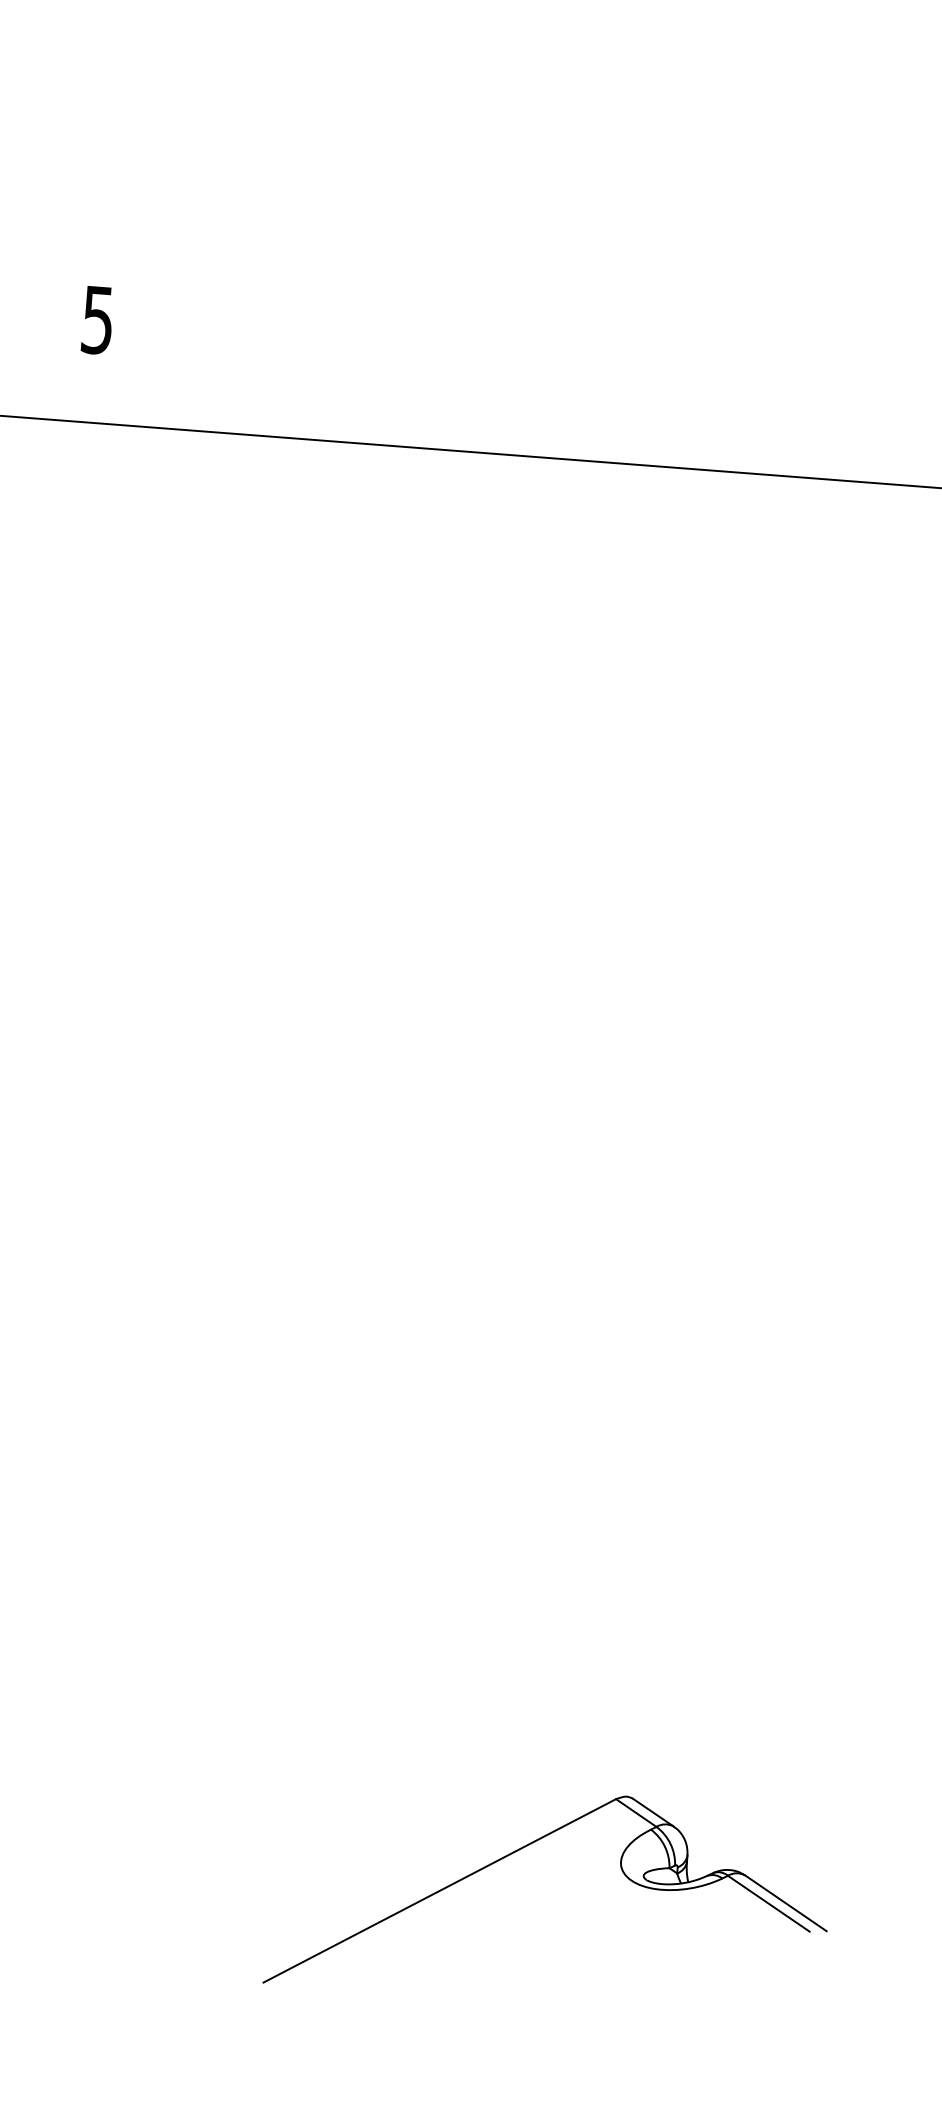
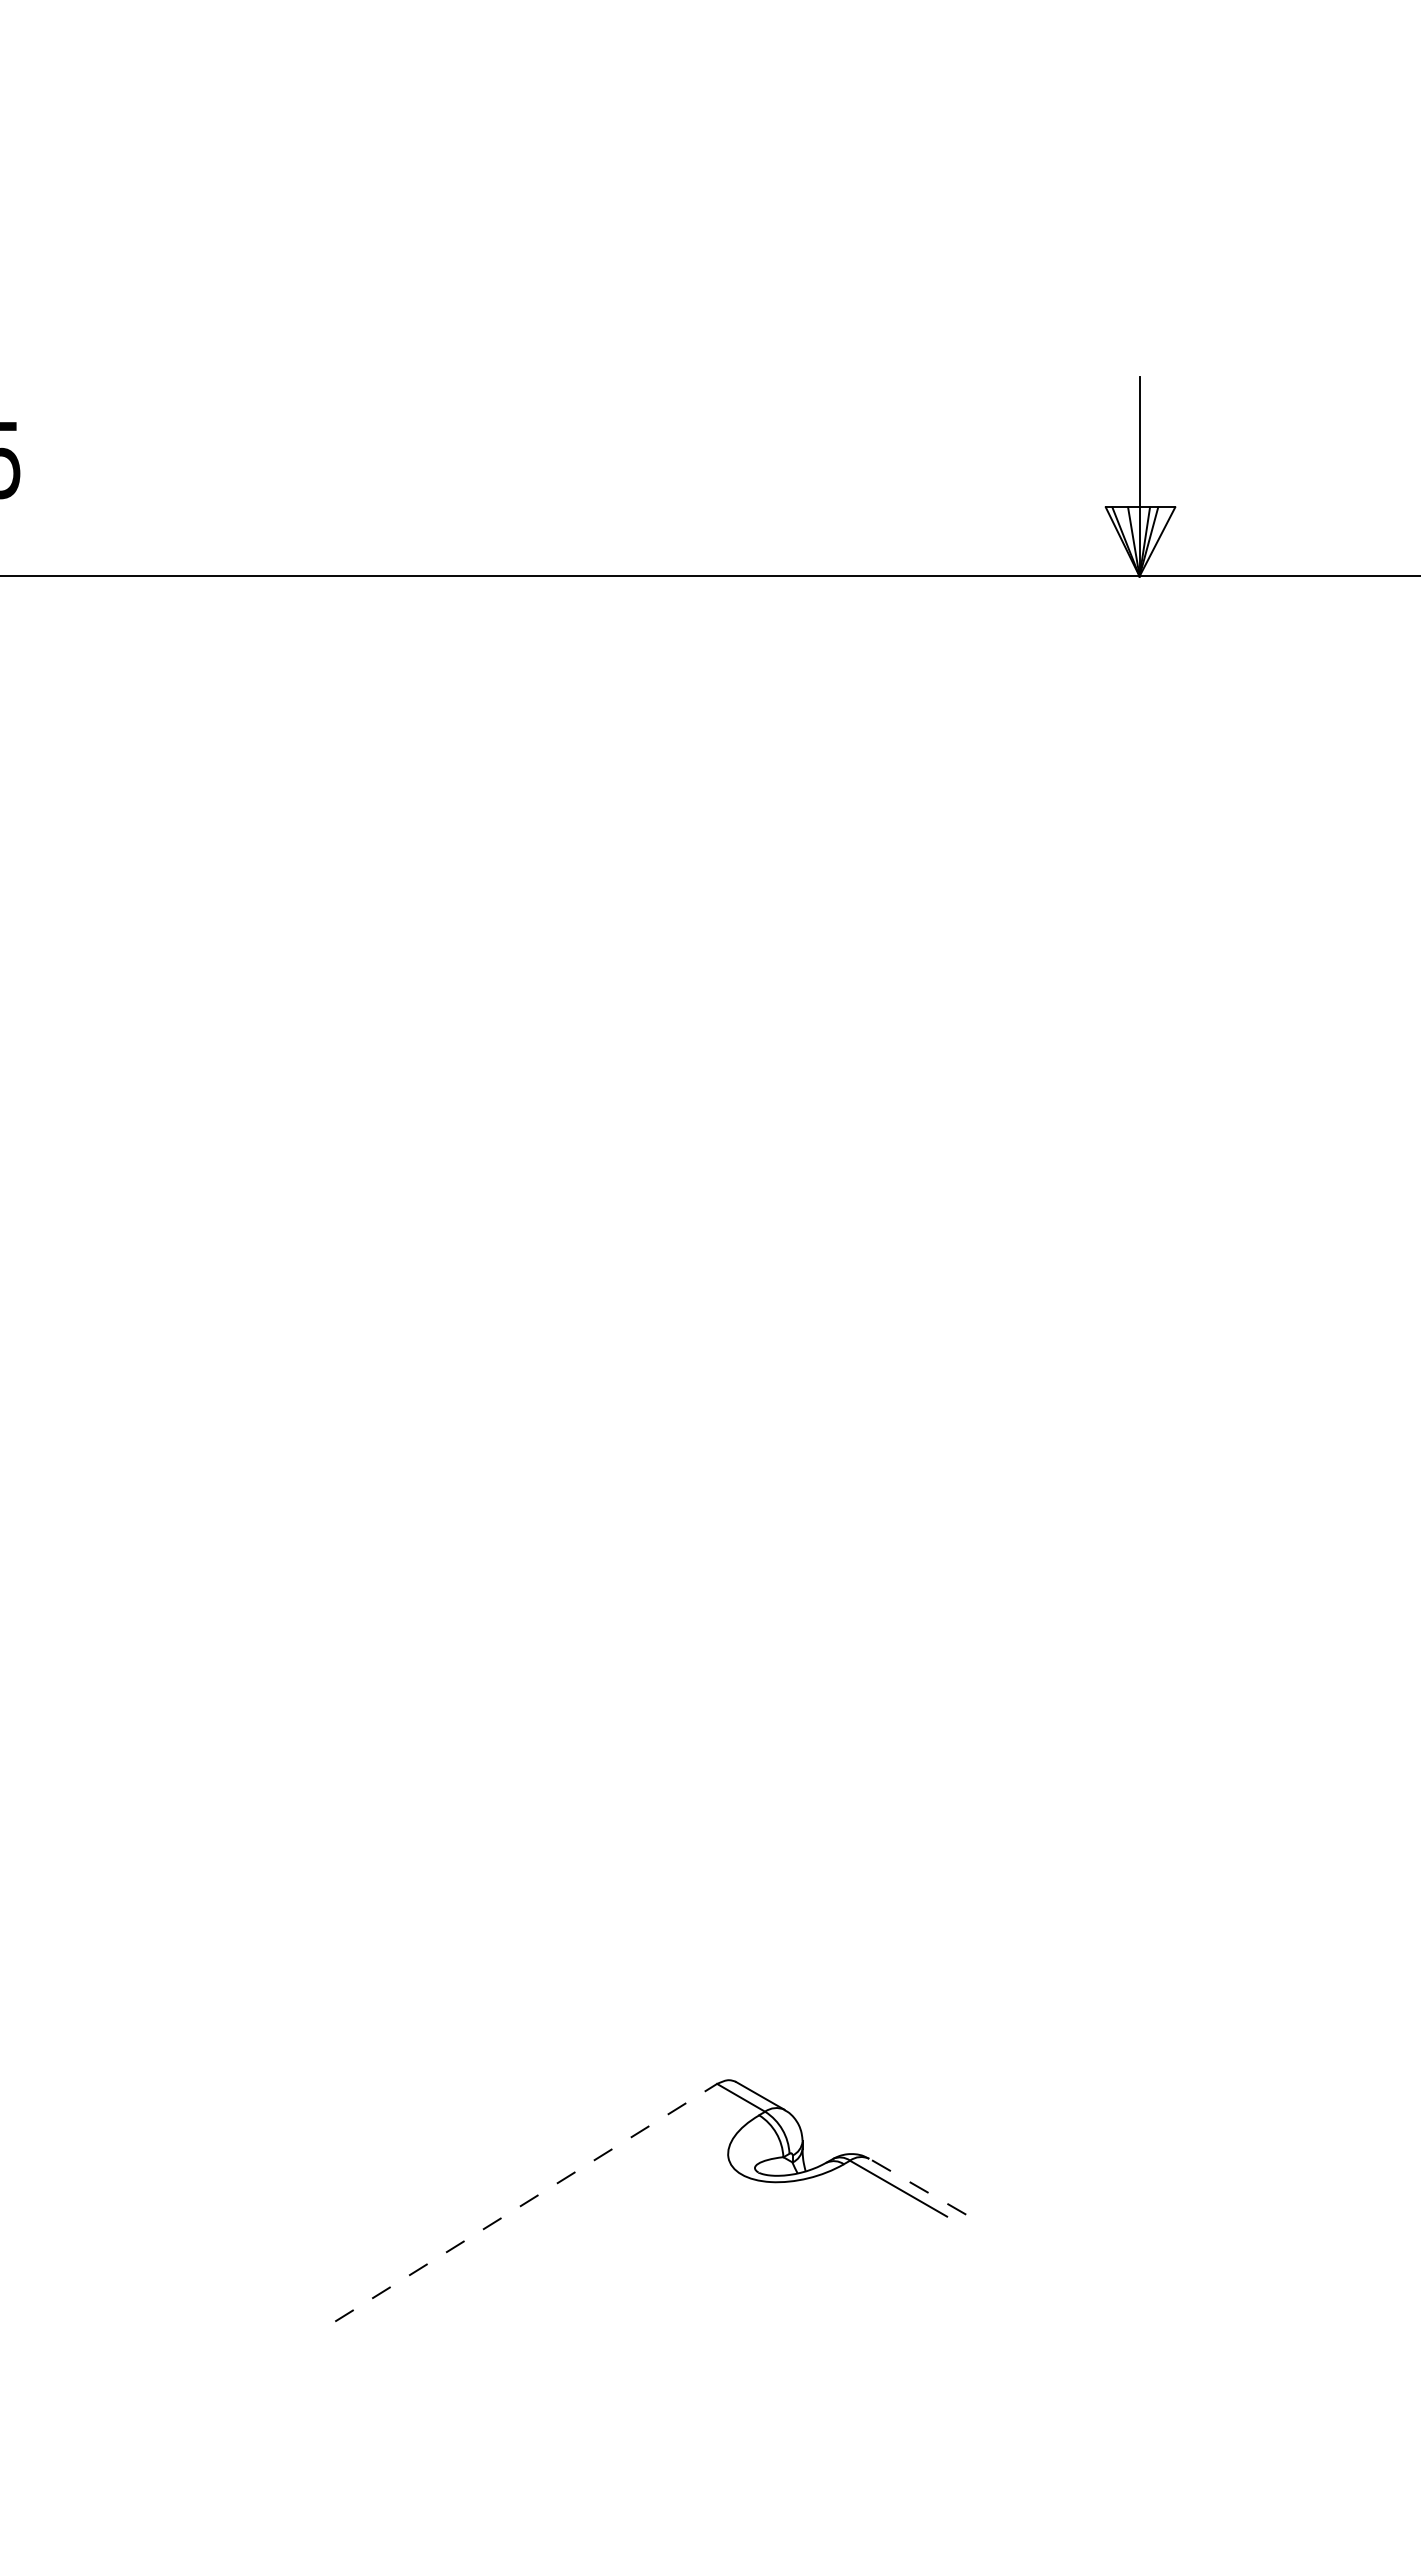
line: (440, 1890) -> (526, 2202), solid -> dashed
line: (785, 1903) -> (917, 2186), solid -> dashed

